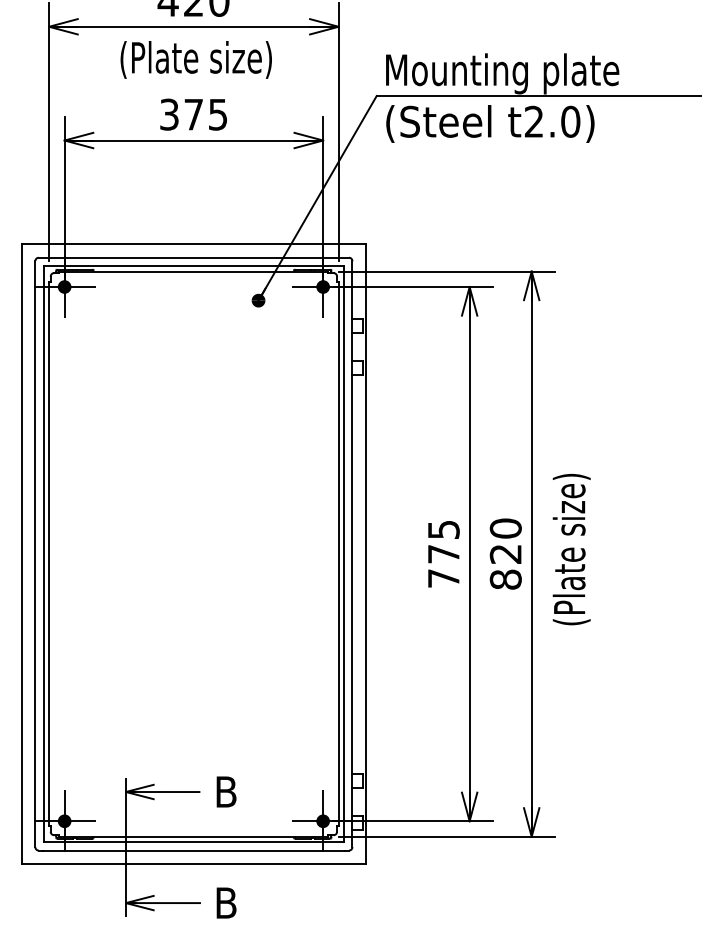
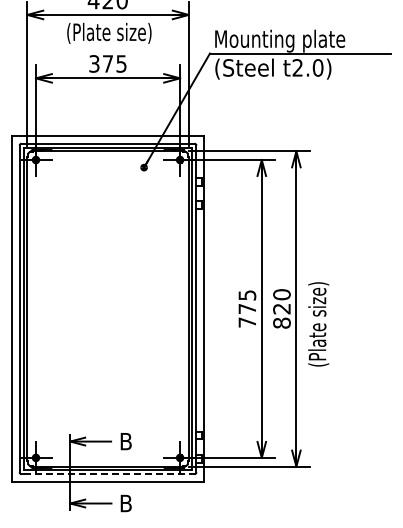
text: (571, 549) -> (318, 324), moved
line: (194, 851) -> (108, 474), solid -> dashed

